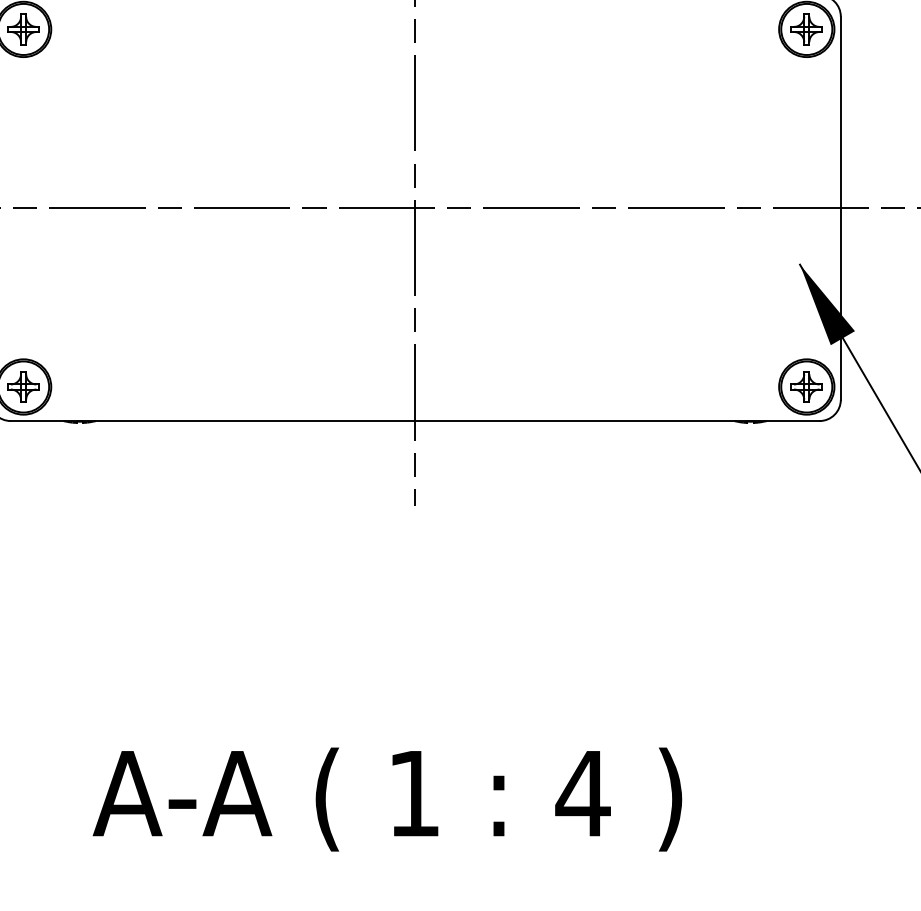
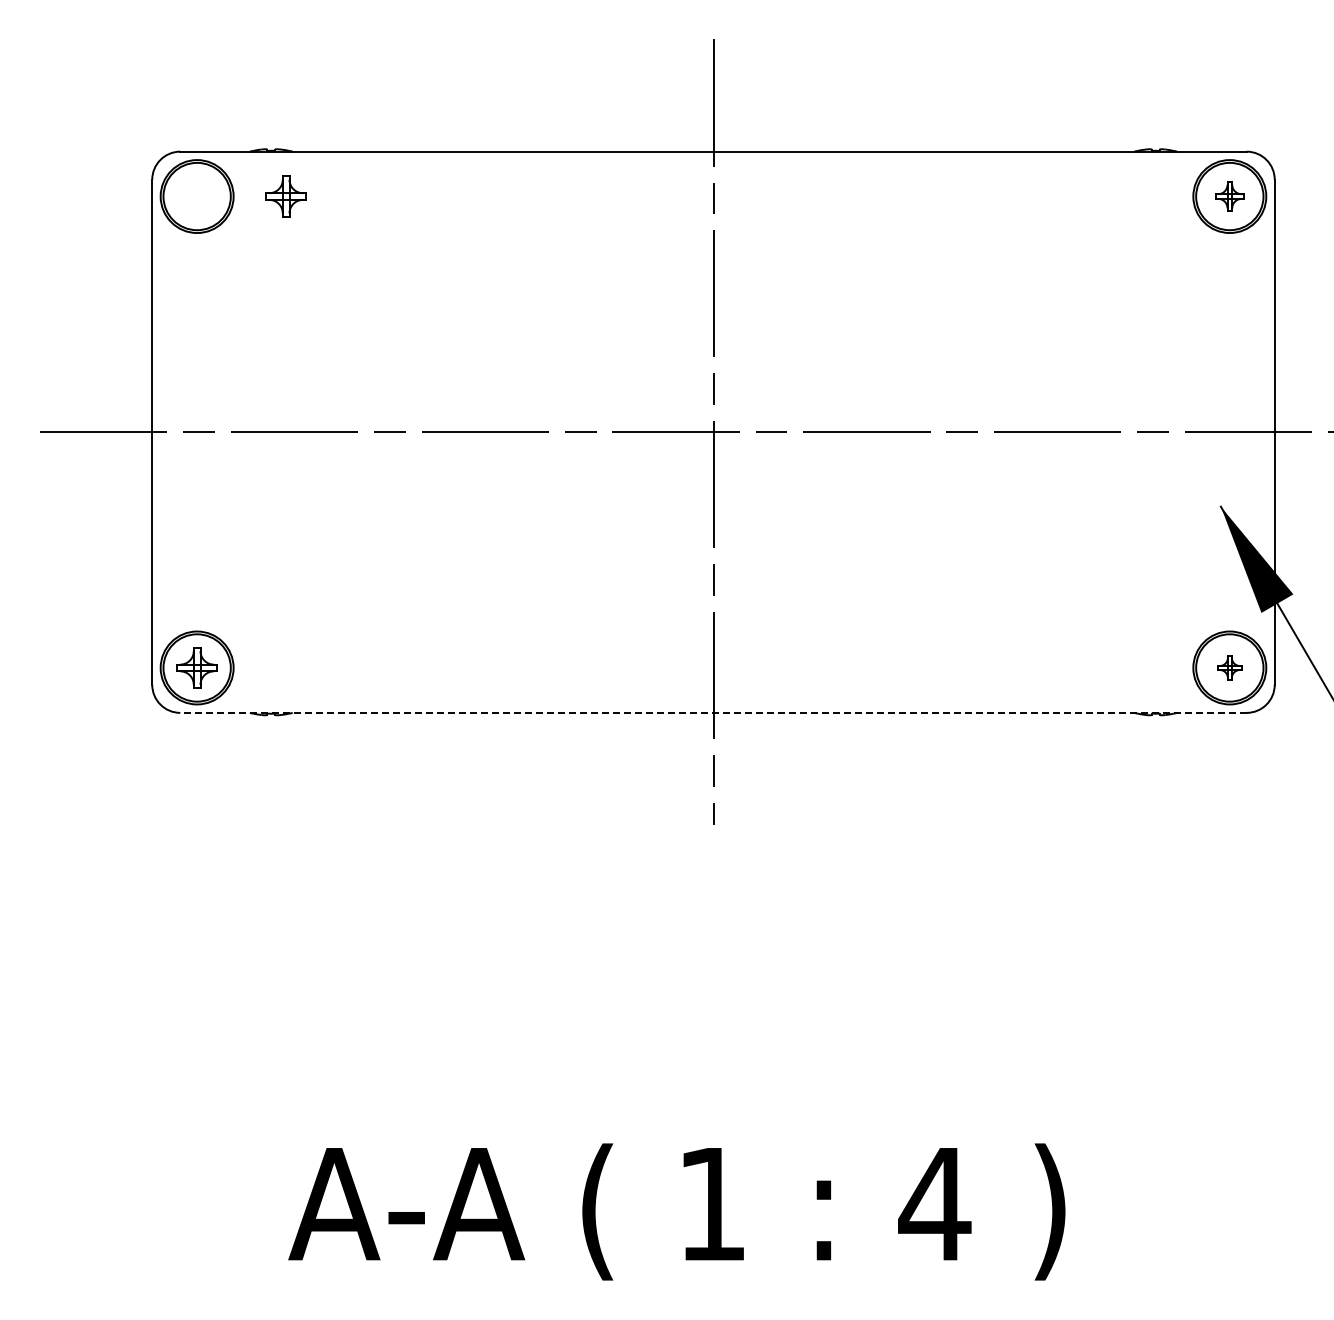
part: (23, 29) -> (285, 196), moved
part: (806, 29) -> (1229, 196), size x0.7
part: (806, 386) -> (1229, 667), size x0.6
line: (415, 420) -> (713, 712), solid -> dashed

